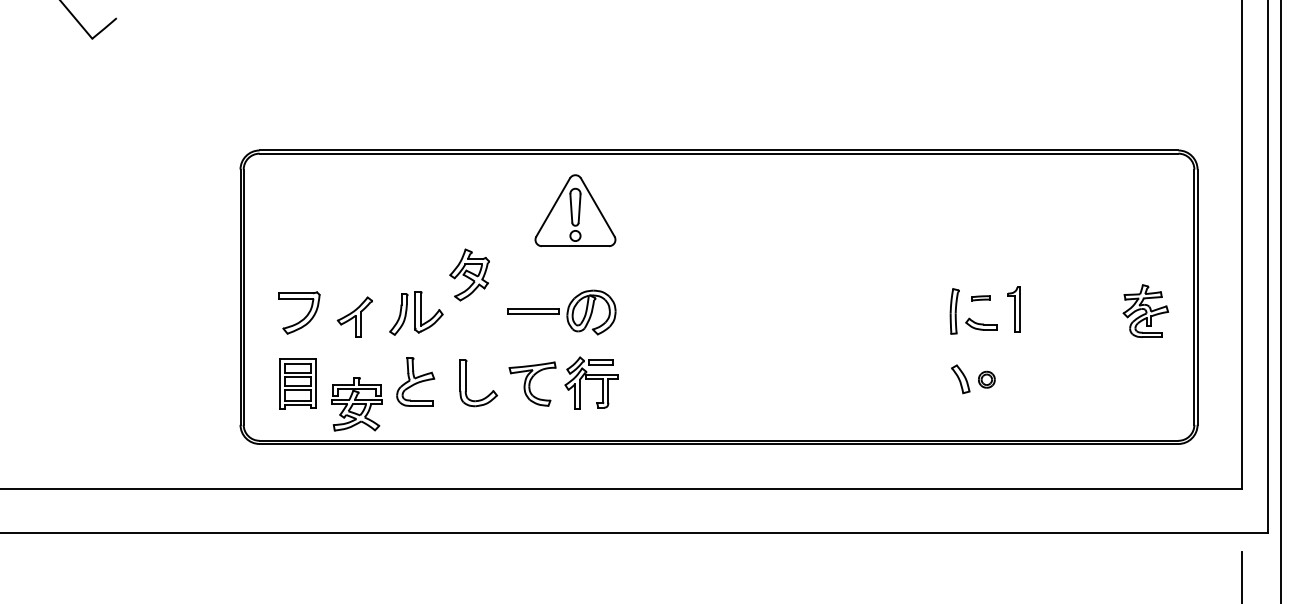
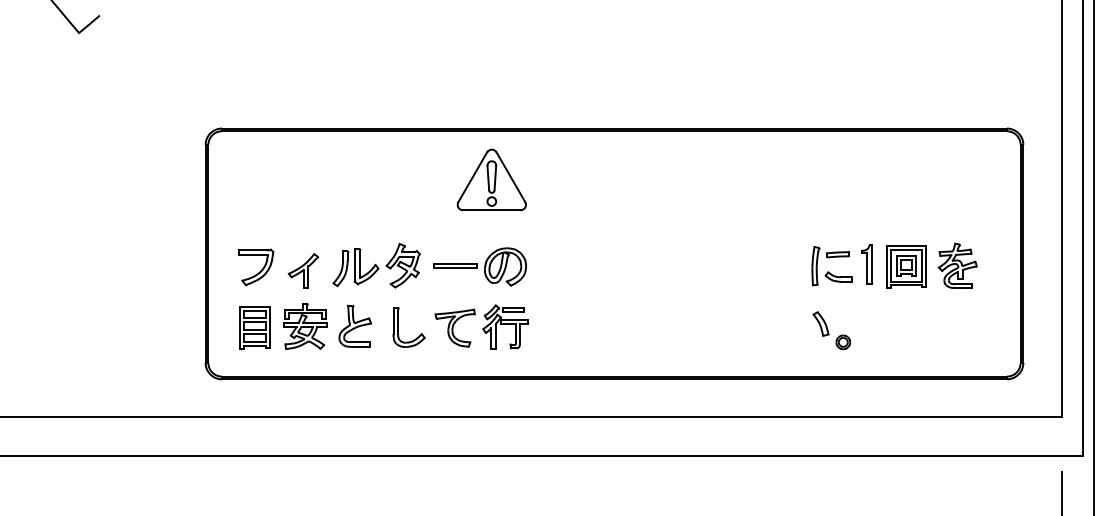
part: (469, 274) -> (402, 265), moved
part: (980, 298) -> (837, 255), size x1.43
part: (1145, 310) -> (957, 265), moved
part: (1060, 312) -> (906, 266), added
part: (986, 379) -> (843, 342), moved
part: (356, 404) -> (304, 326), moved

